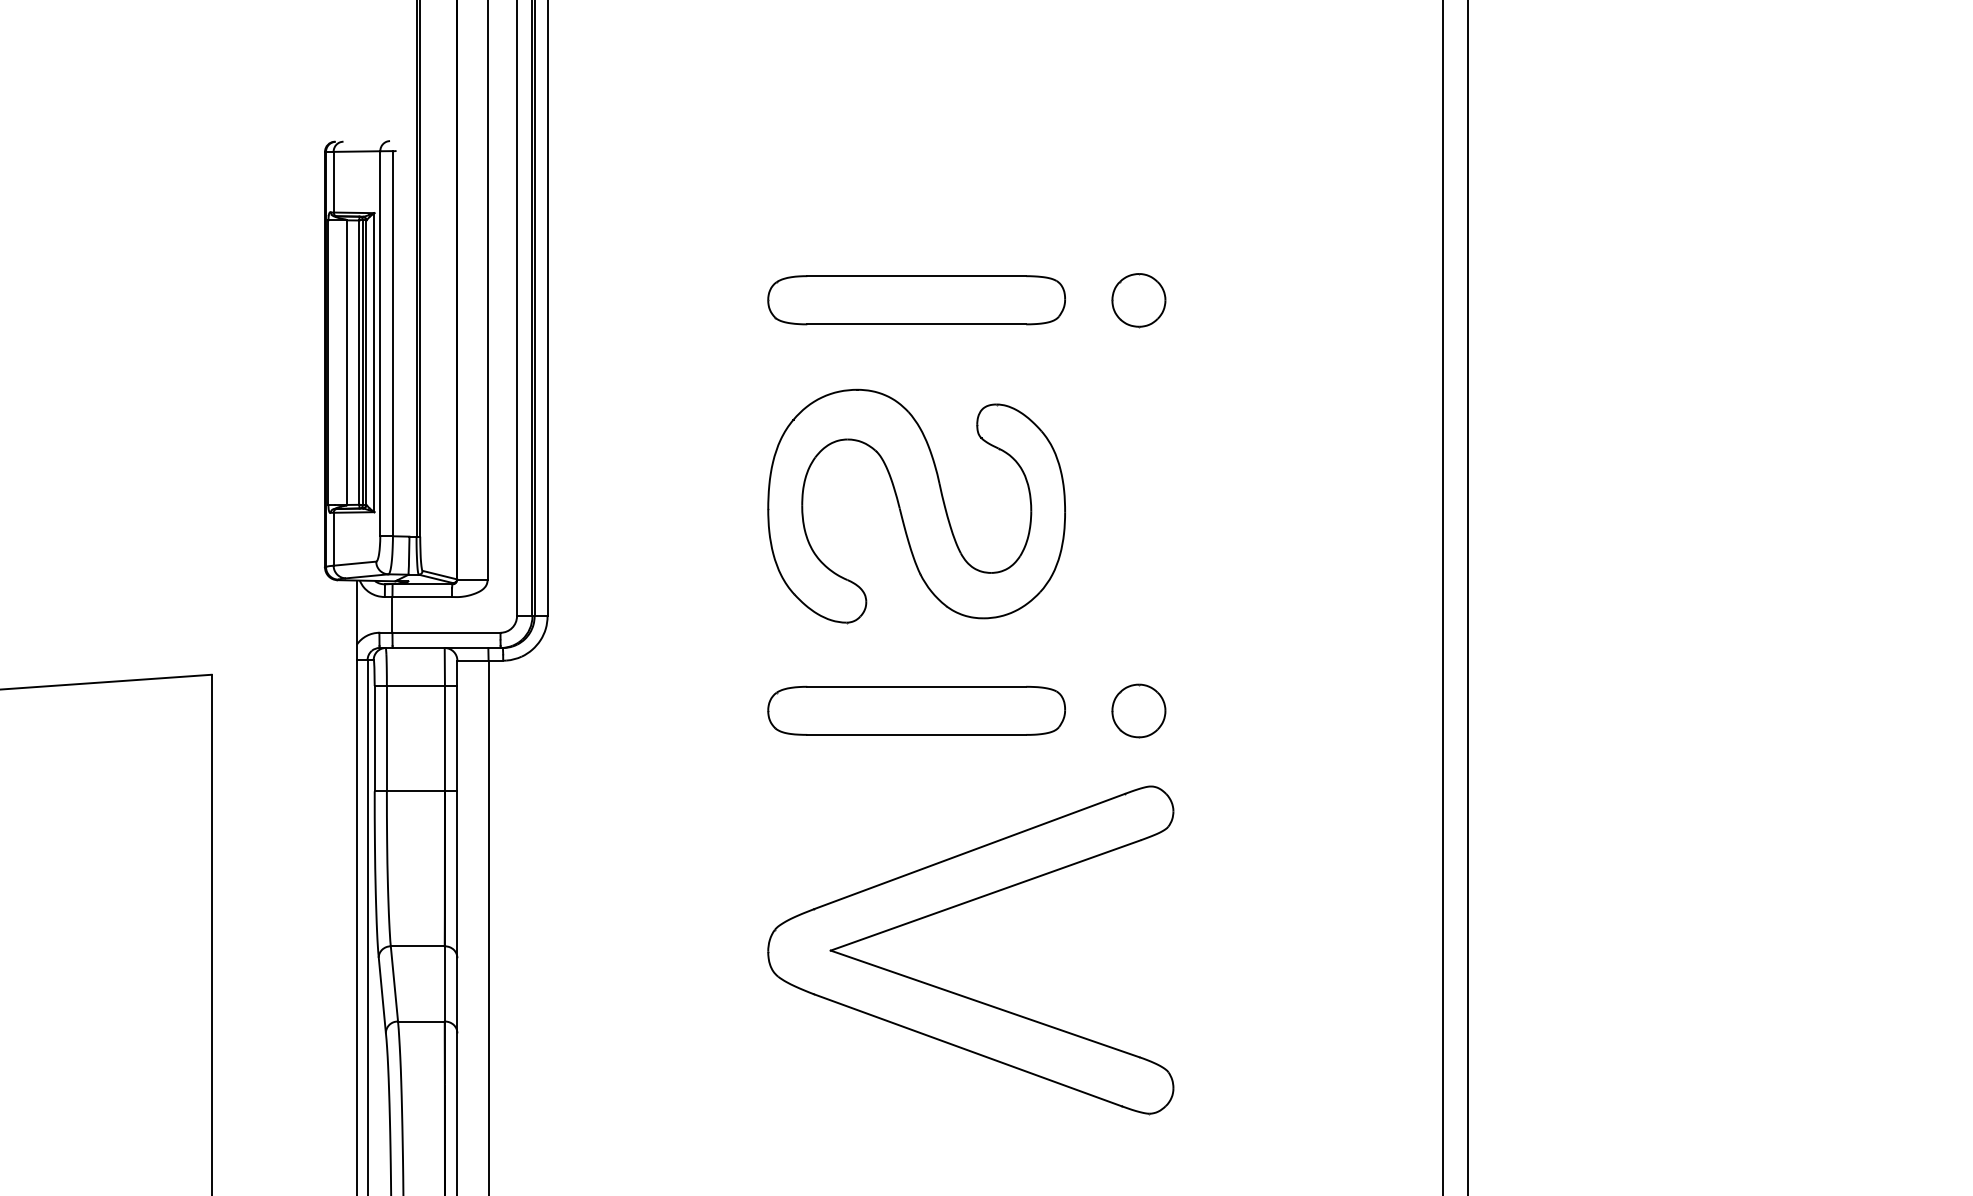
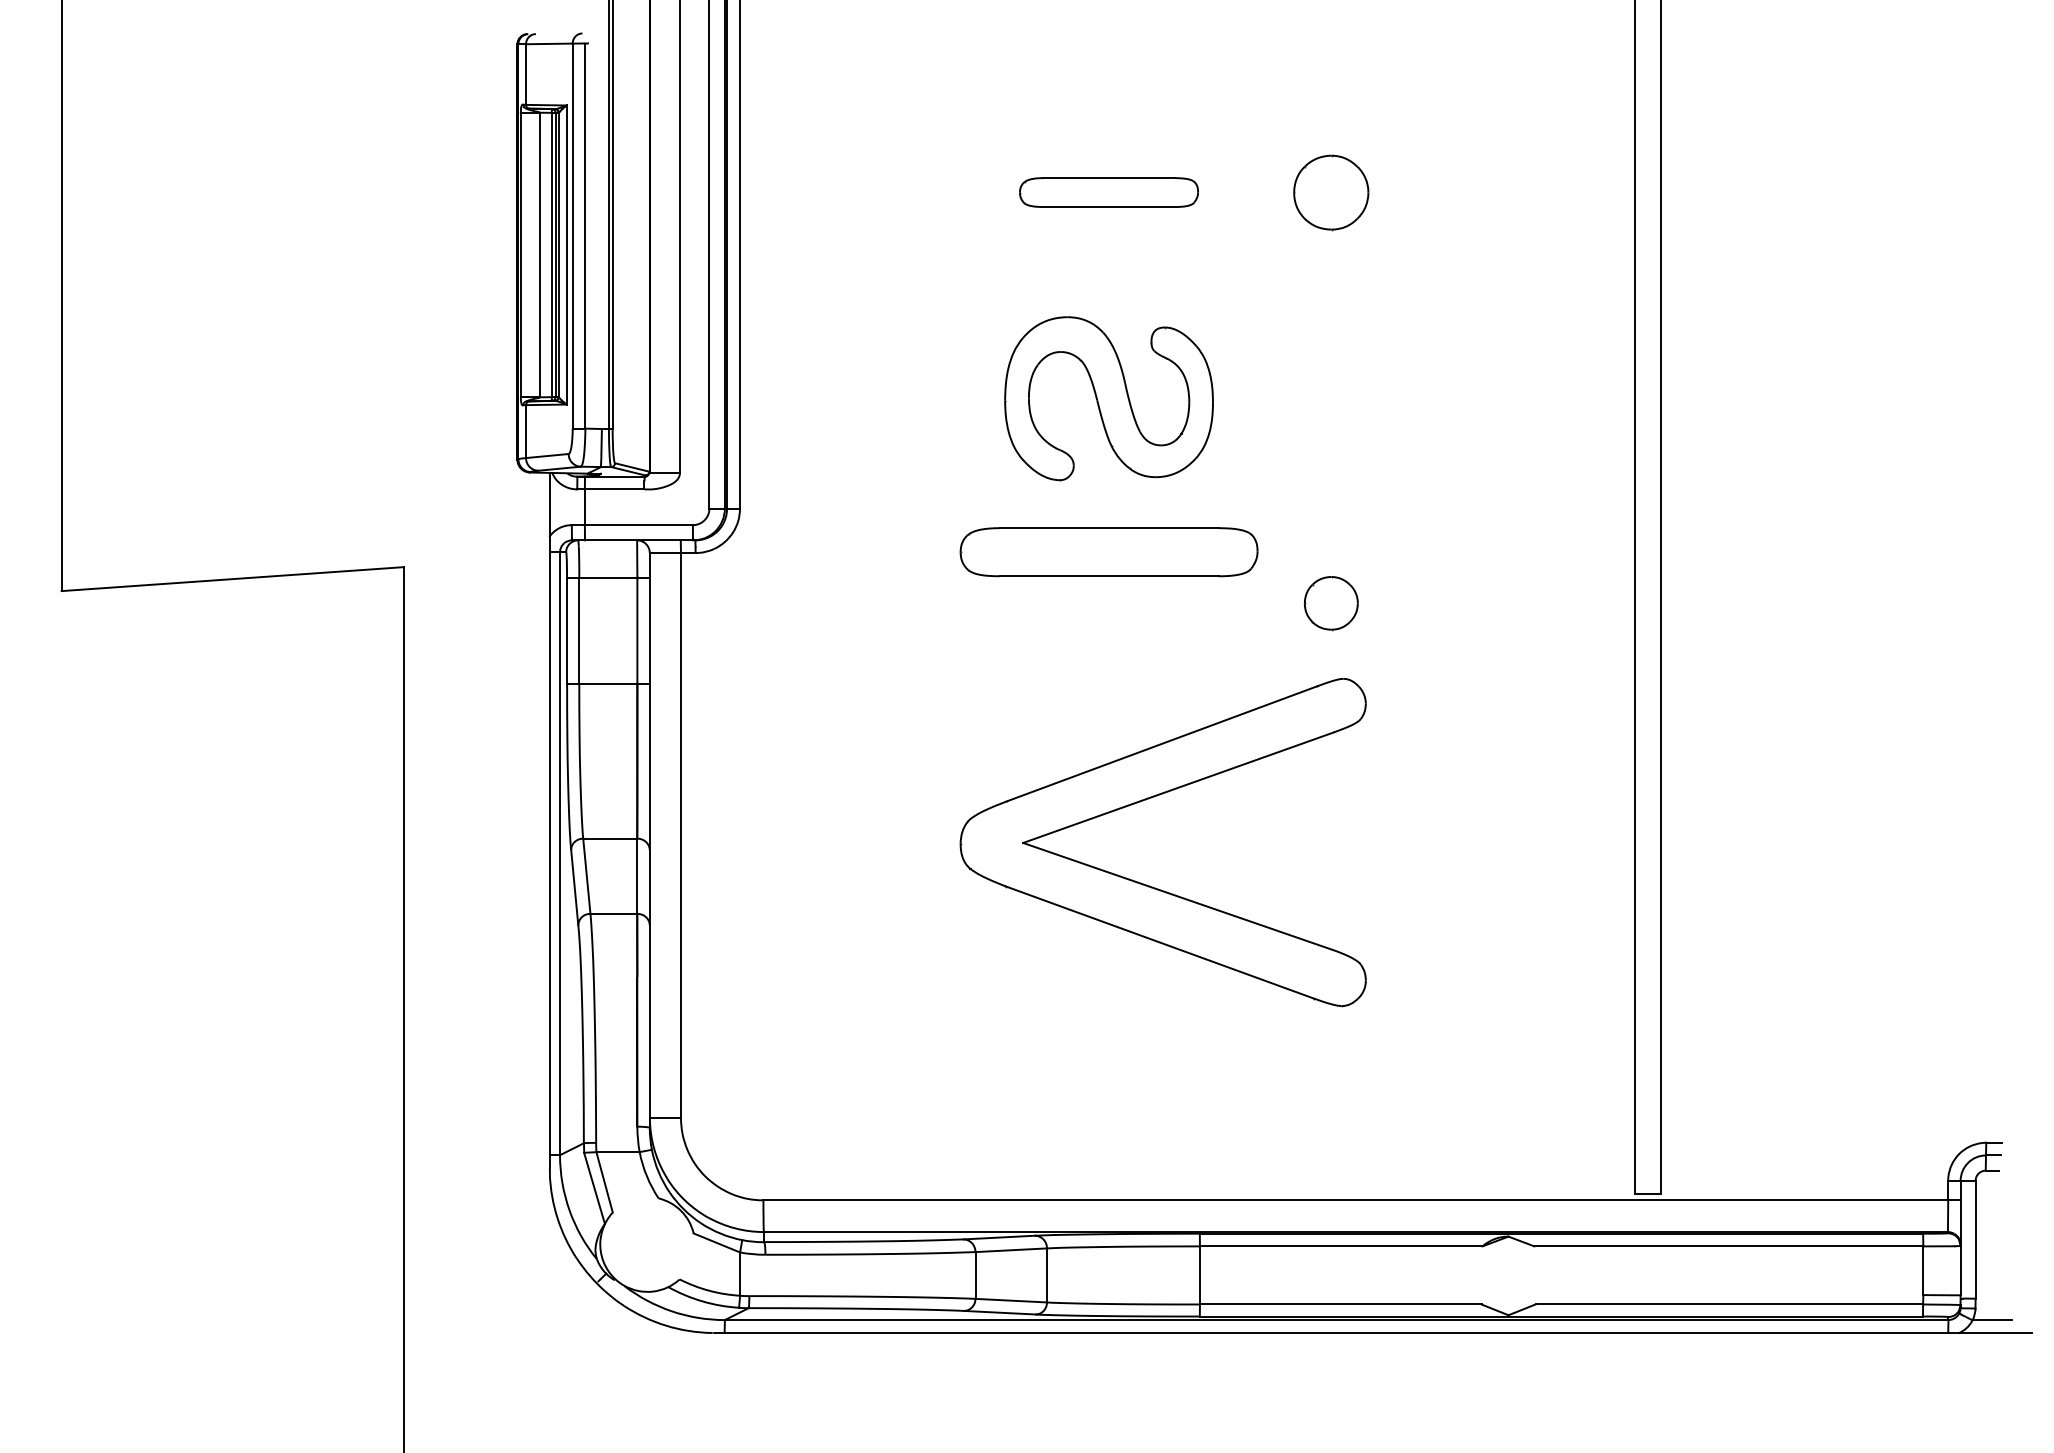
part: (916, 300) -> (1108, 192), size x0.6
part: (1139, 300) -> (1331, 192), size x1.4
part: (916, 506) -> (1108, 398), size x0.7
part: (916, 711) -> (1108, 552), moved

